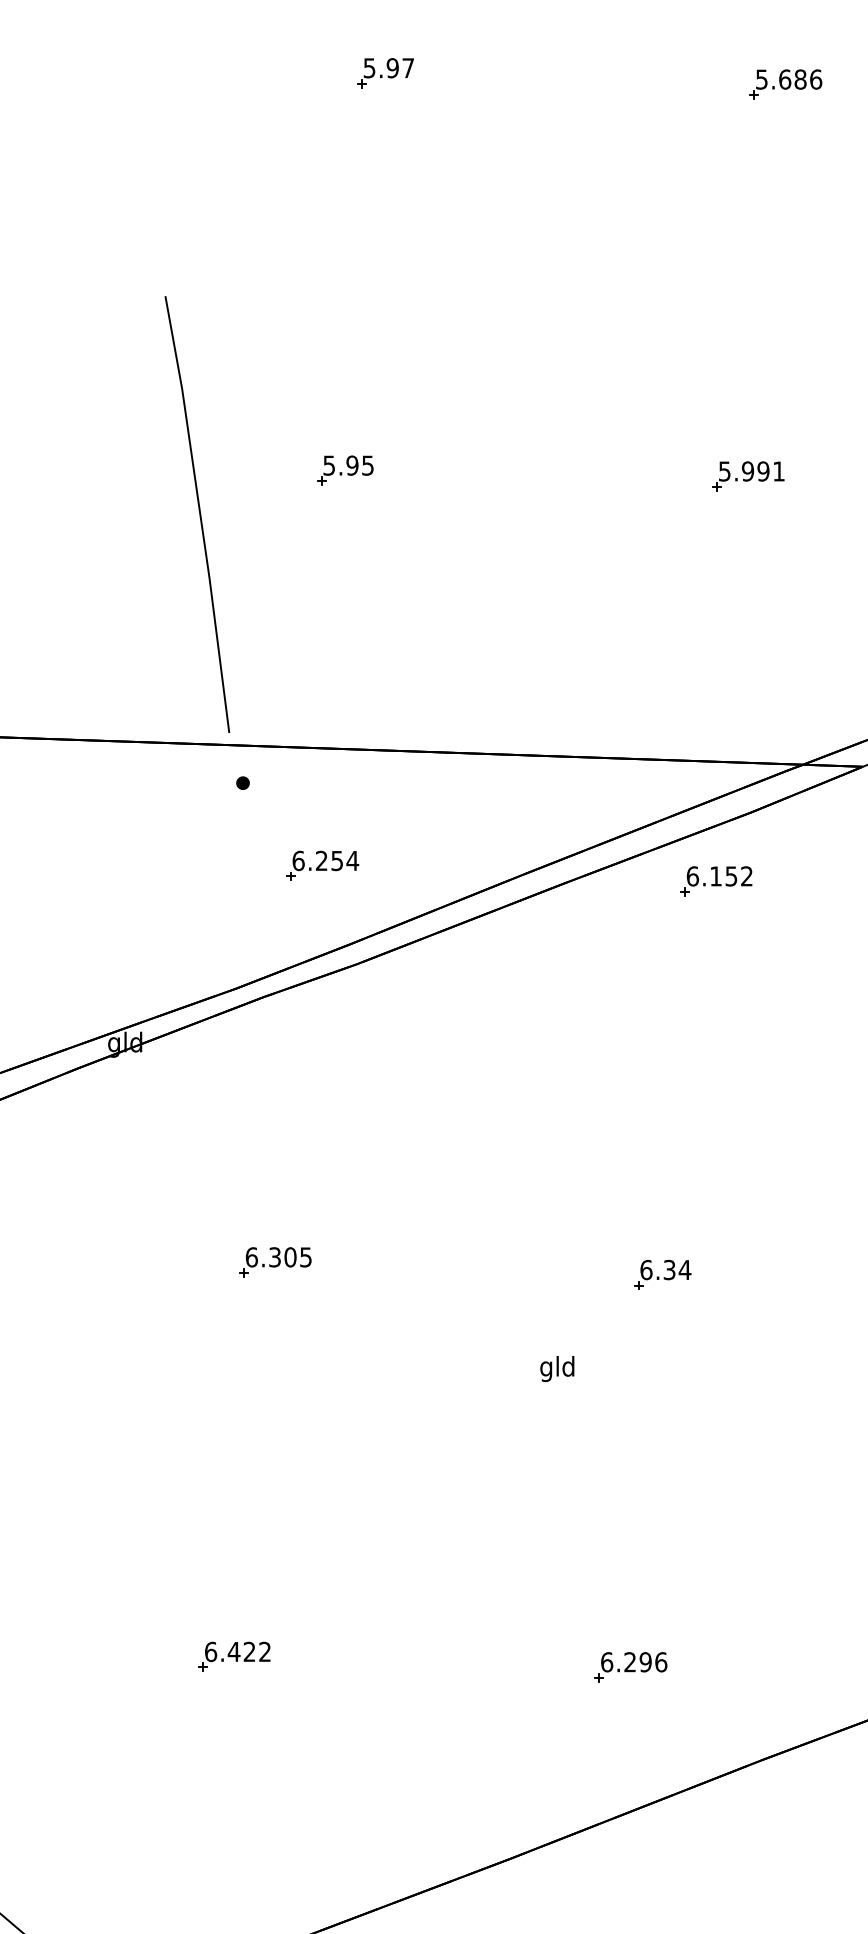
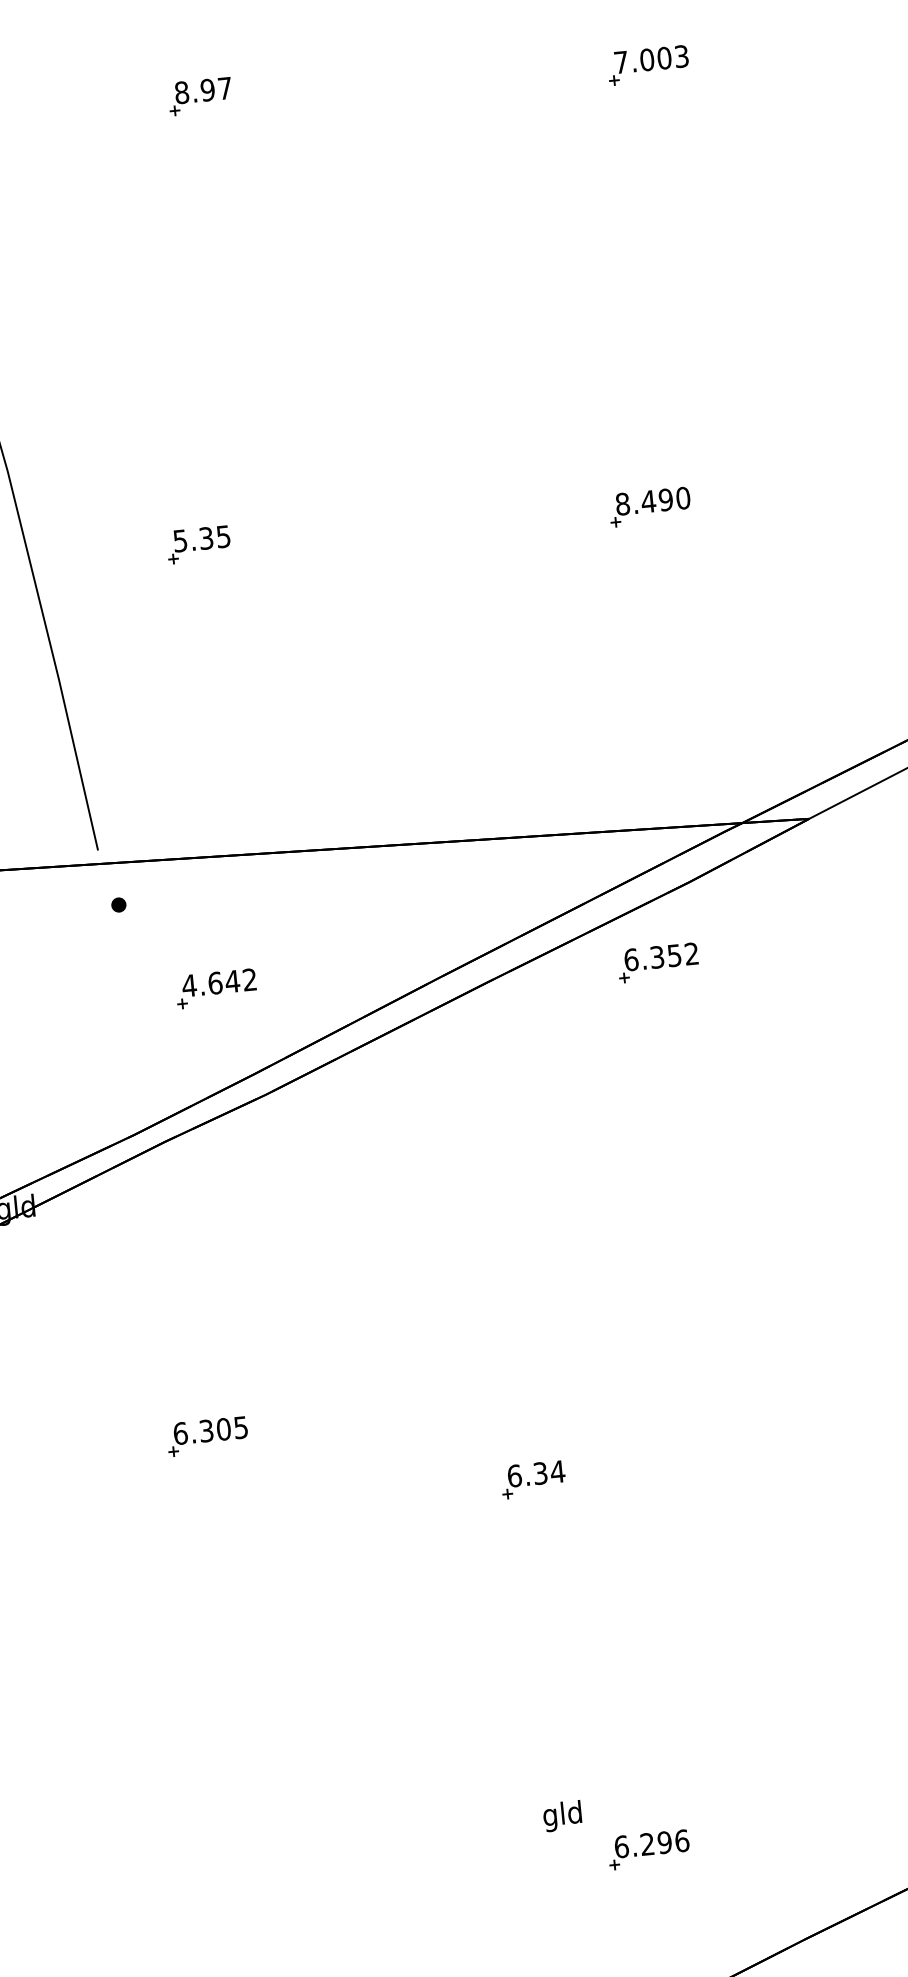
text: (369, 68) -> (181, 93), 5.97 -> 8.97
text: (789, 79) -> (652, 59), 5.686 -> 7.003
text: (352, 465) -> (206, 538), 5.95 -> 5.35
text: (751, 471) -> (652, 501), 5.991 -> 8.490
text: (325, 860) -> (219, 982), 6.254 -> 4.642
text: (715, 876) -> (656, 957), 6.152 -> 6.352
part: (662, 1274) -> (533, 1479), moved
text: (557, 1368) -> (562, 1815), moved
part: (234, 1656) -> (204, 1881), removed

